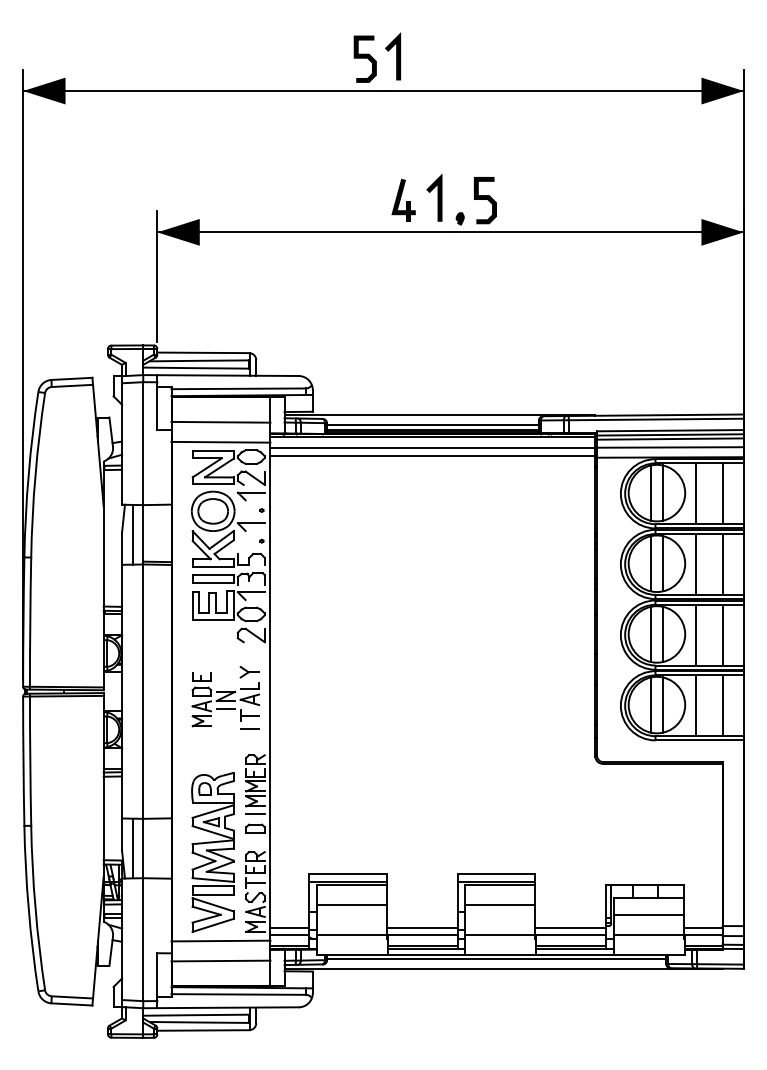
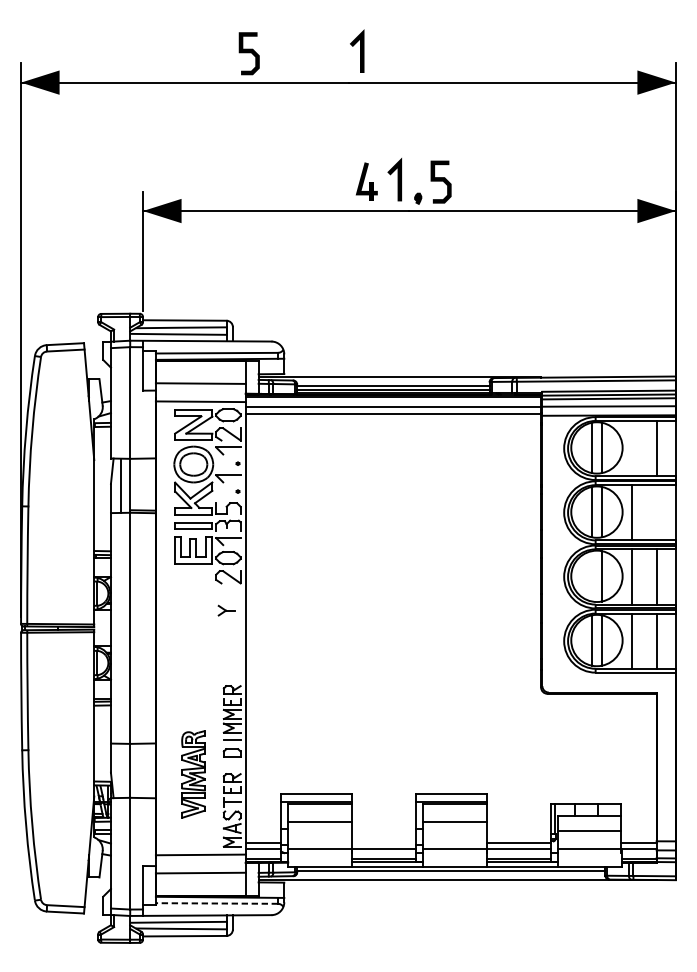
curve: (364, 58) -> (248, 53), moved
line: (695, 493) -> (631, 448), removed
line: (722, 564) -> (656, 512), removed
line: (651, 634) -> (592, 576), removed
part: (225, 700) -> (204, 636), removed
line: (133, 848) -> (121, 770), removed
part: (212, 852) -> (193, 774), size x0.6
line: (422, 927) -> (383, 842), removed
line: (238, 994) -> (216, 903), solid -> dashed

